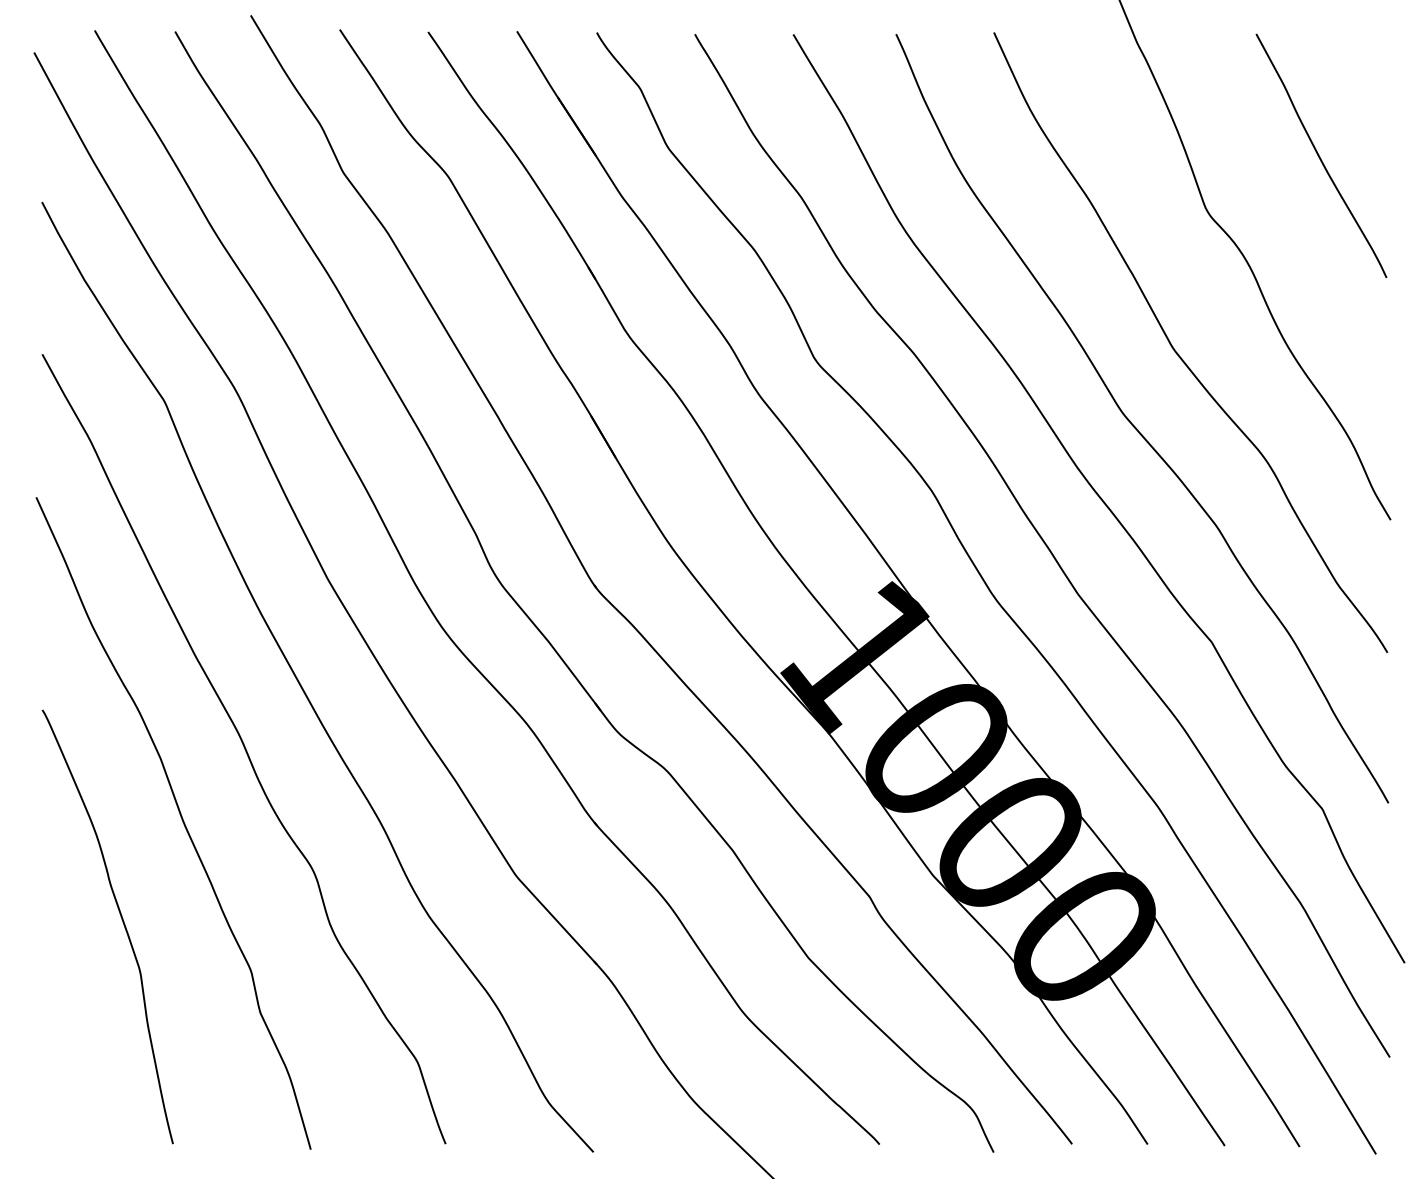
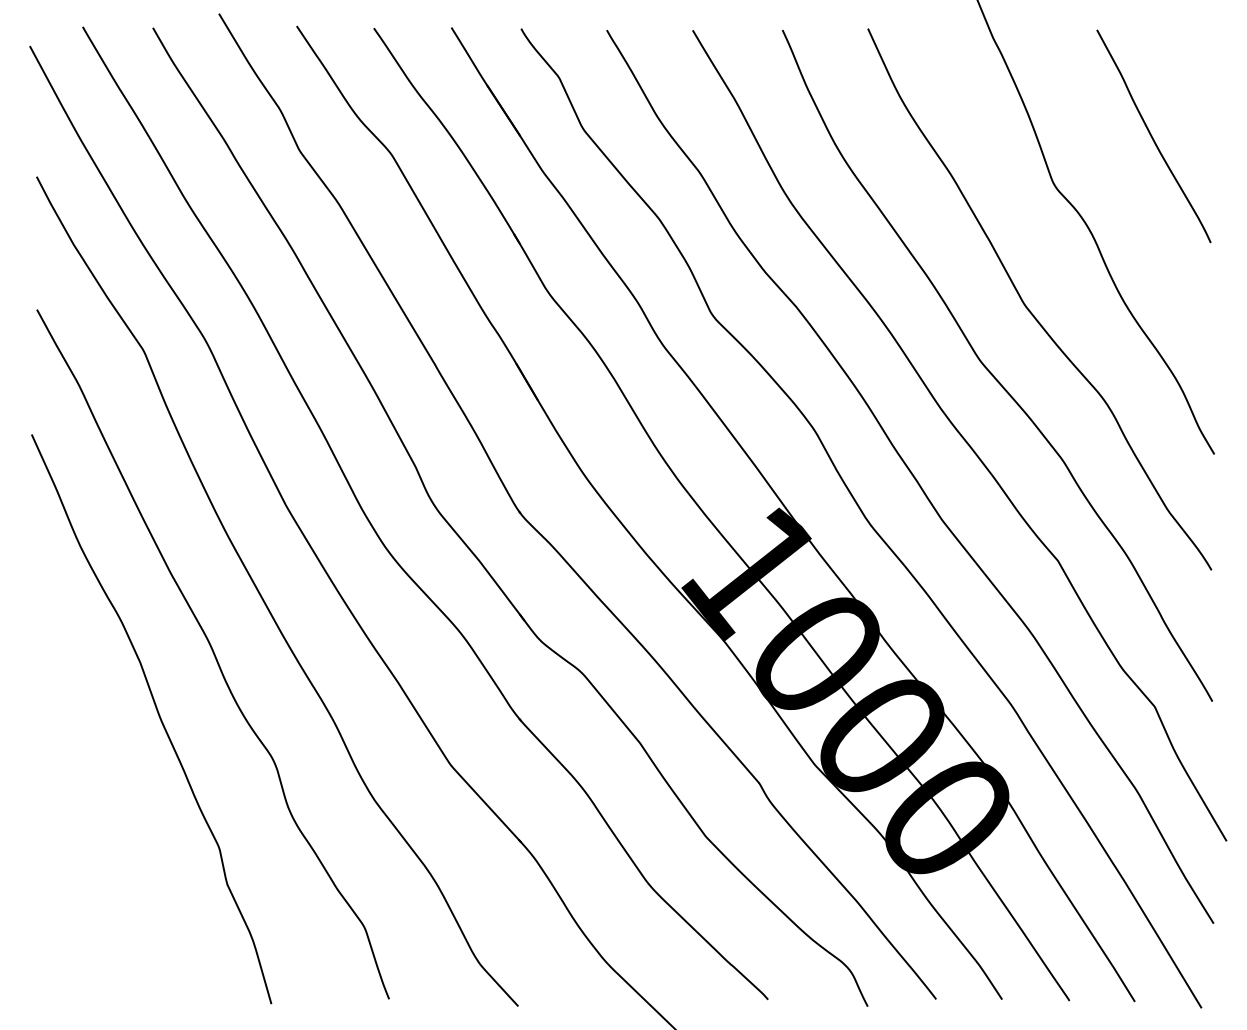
curve: (122, 922) -> (107, 805), removed

